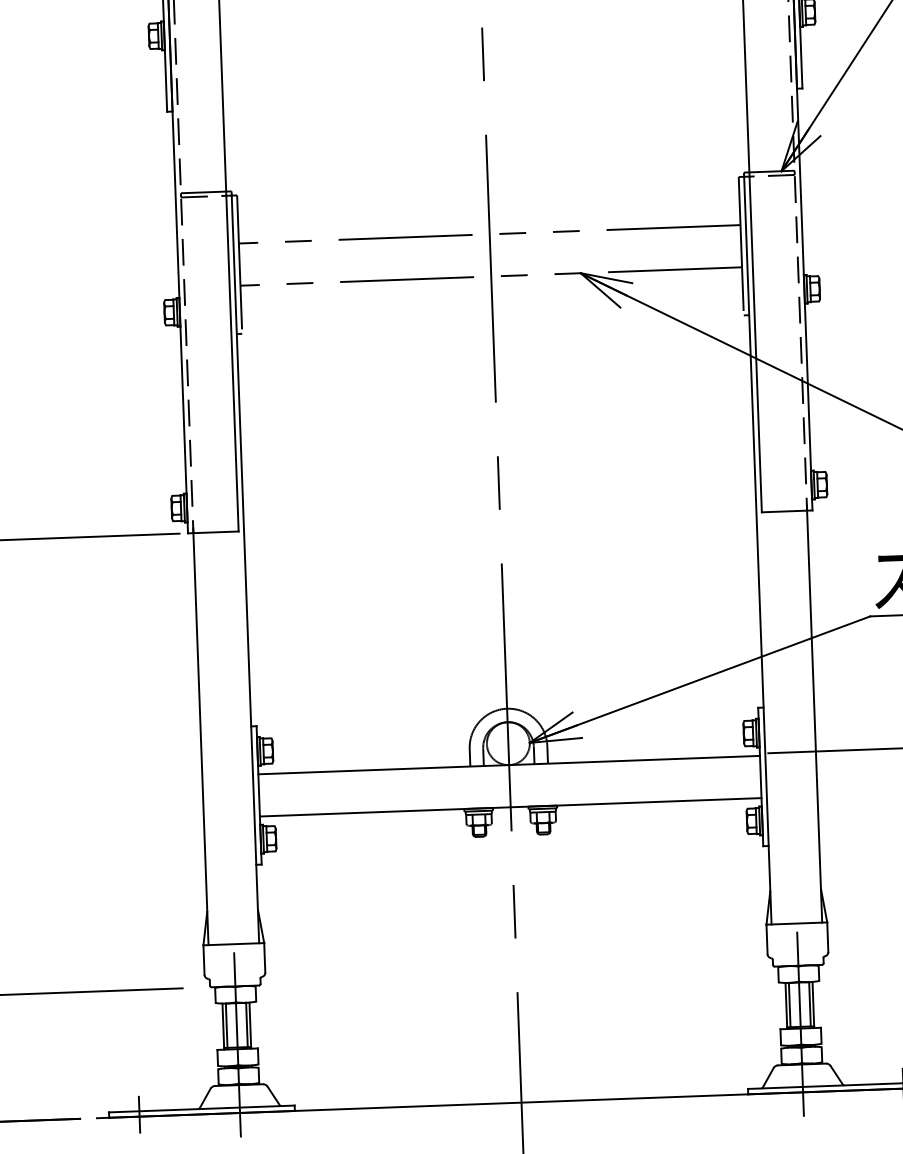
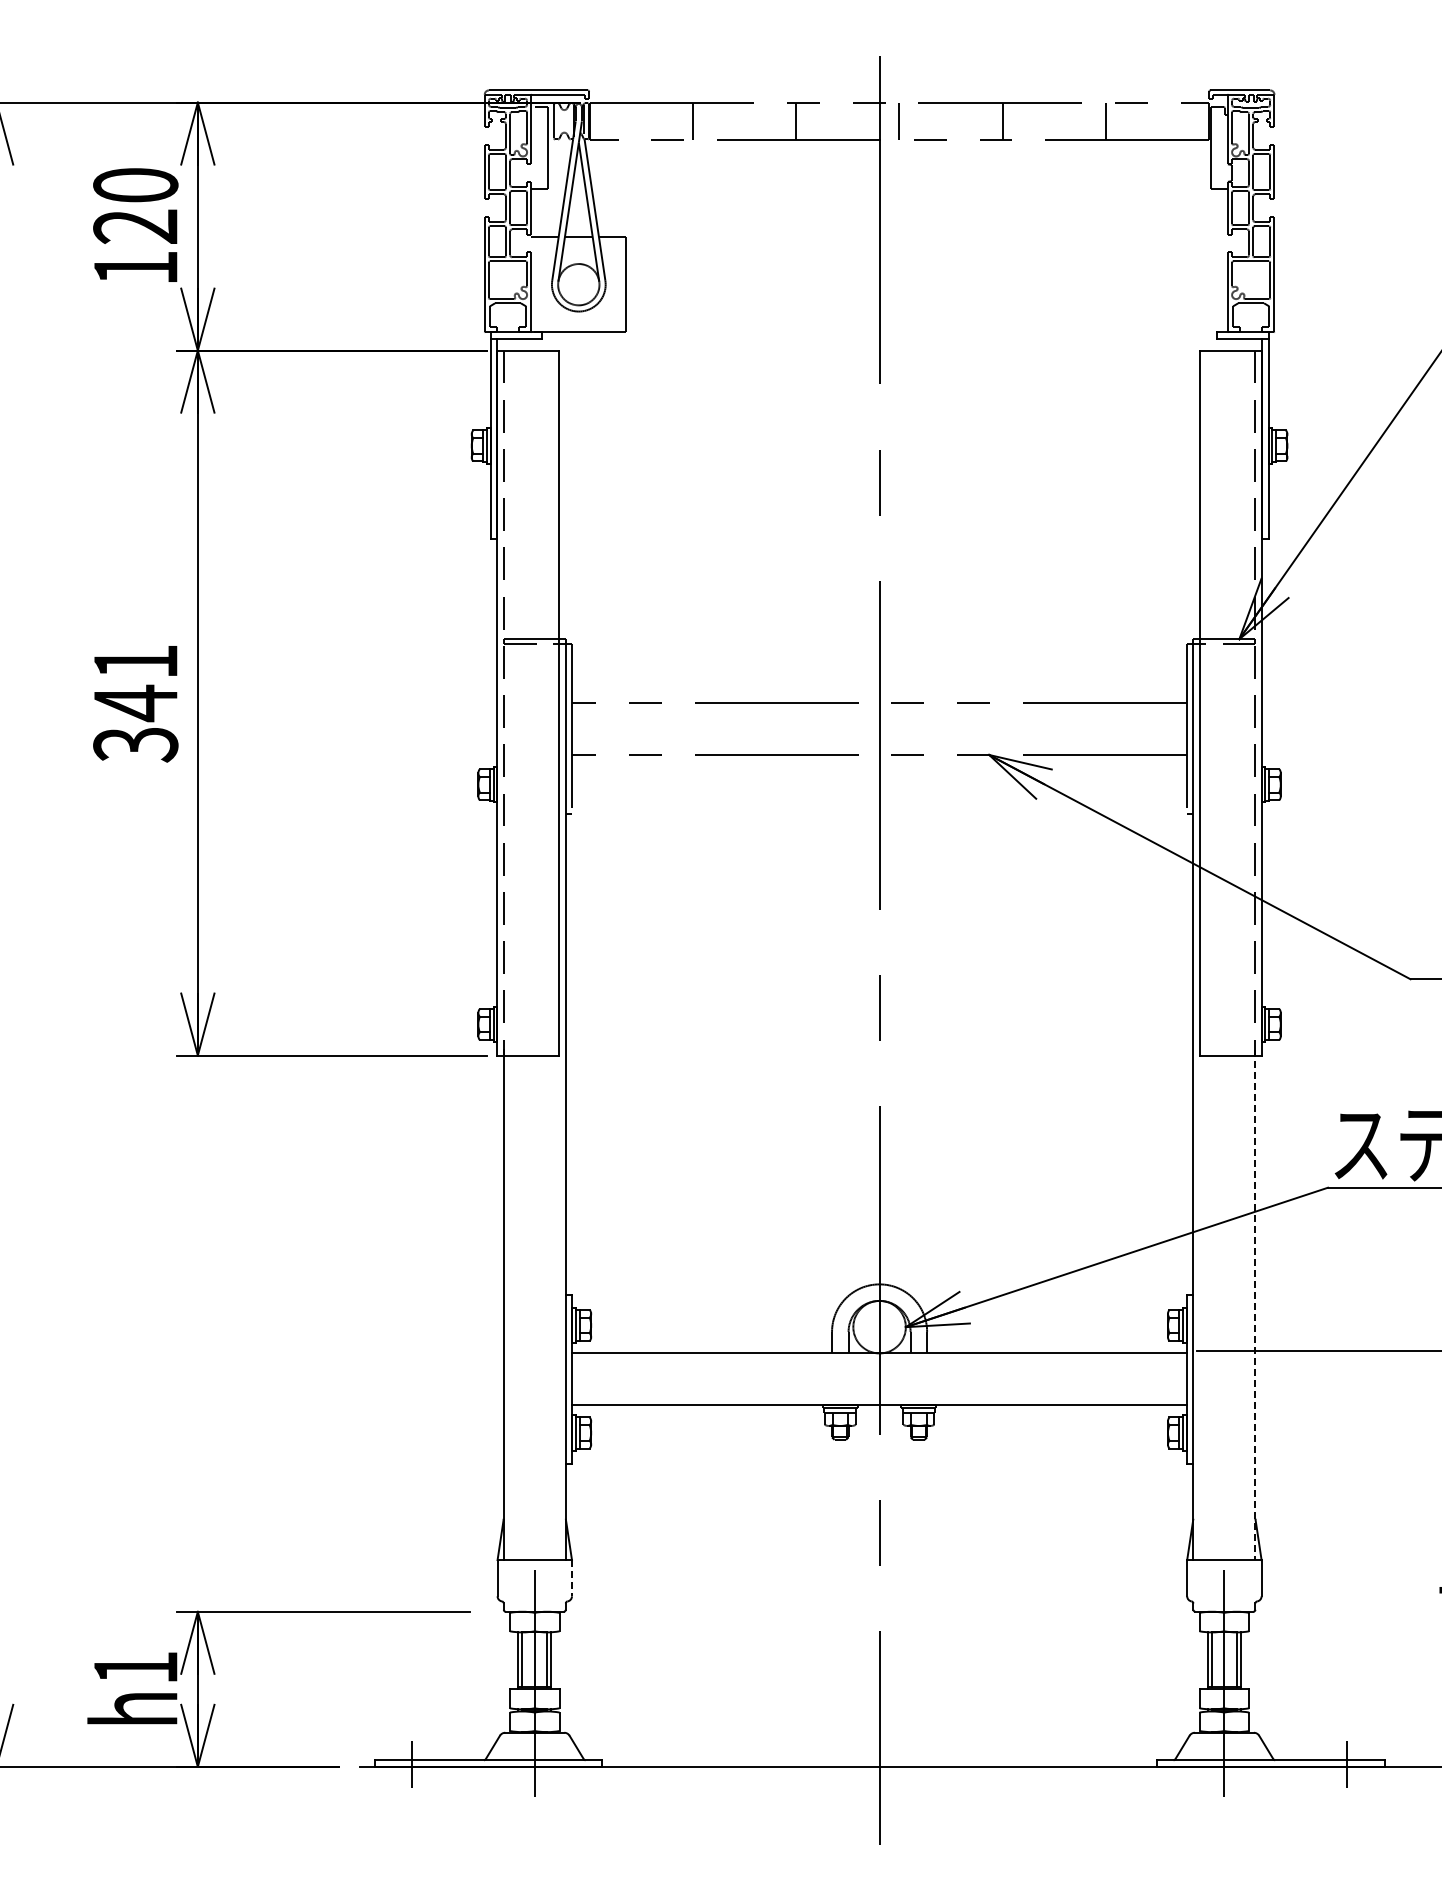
line: (814, 714) -> (1255, 1305), solid -> dashed
line: (265, 958) -> (572, 1578), solid -> dashed

